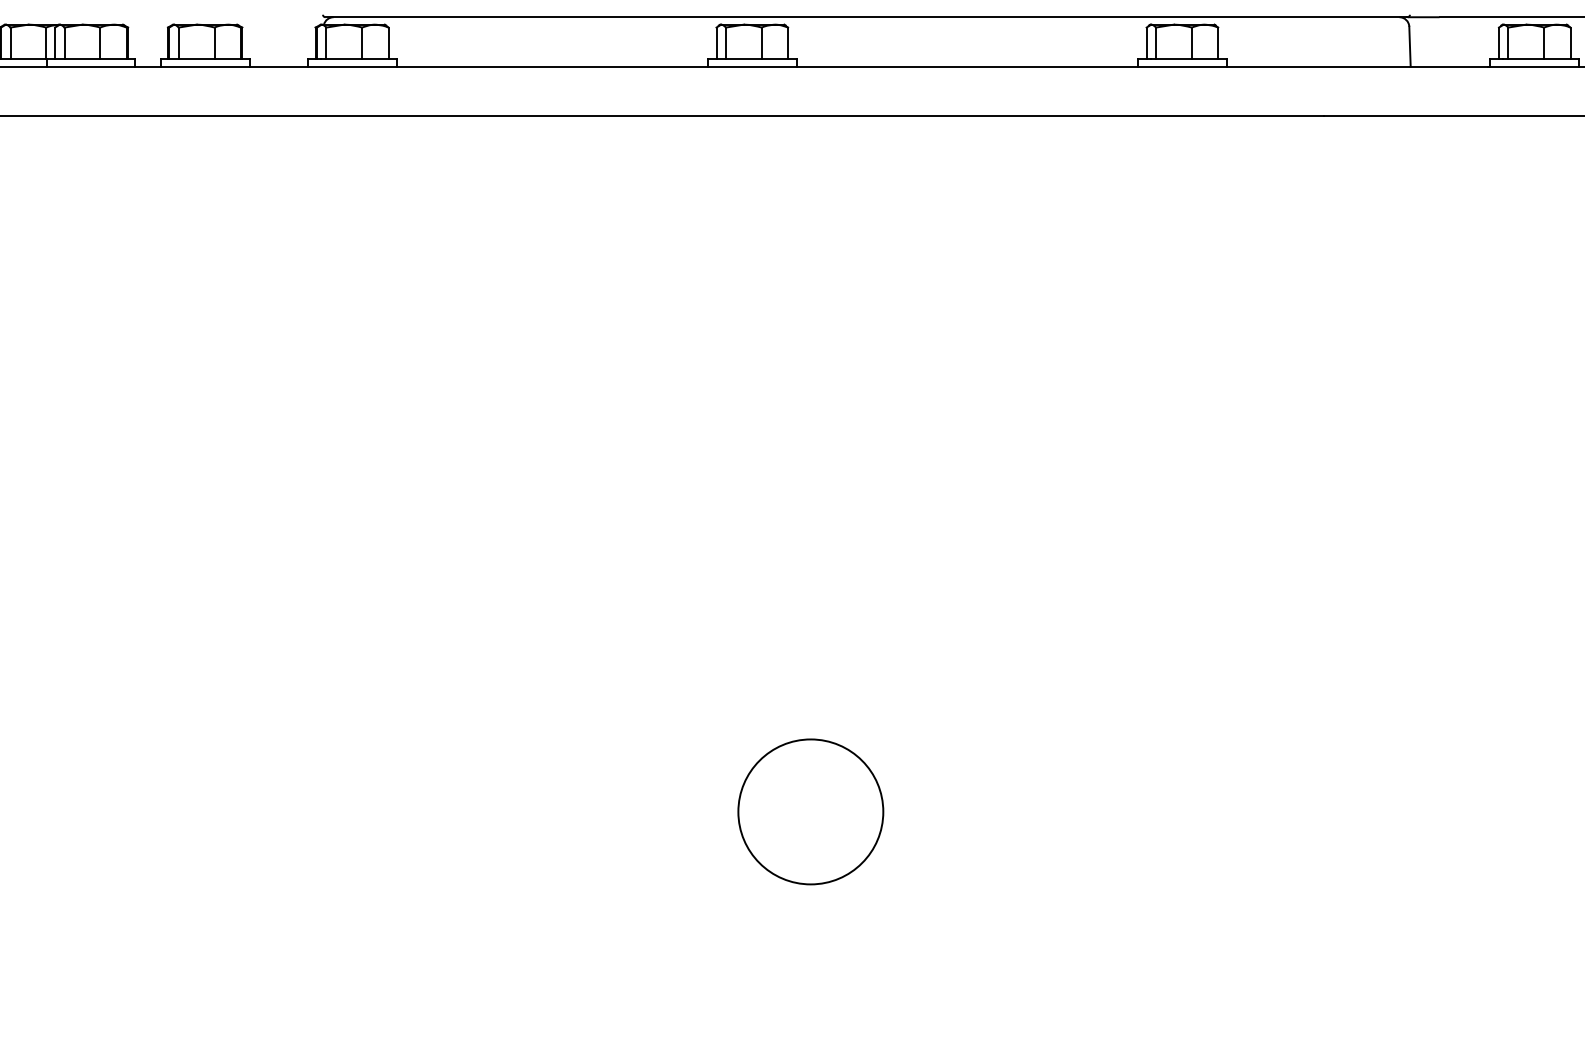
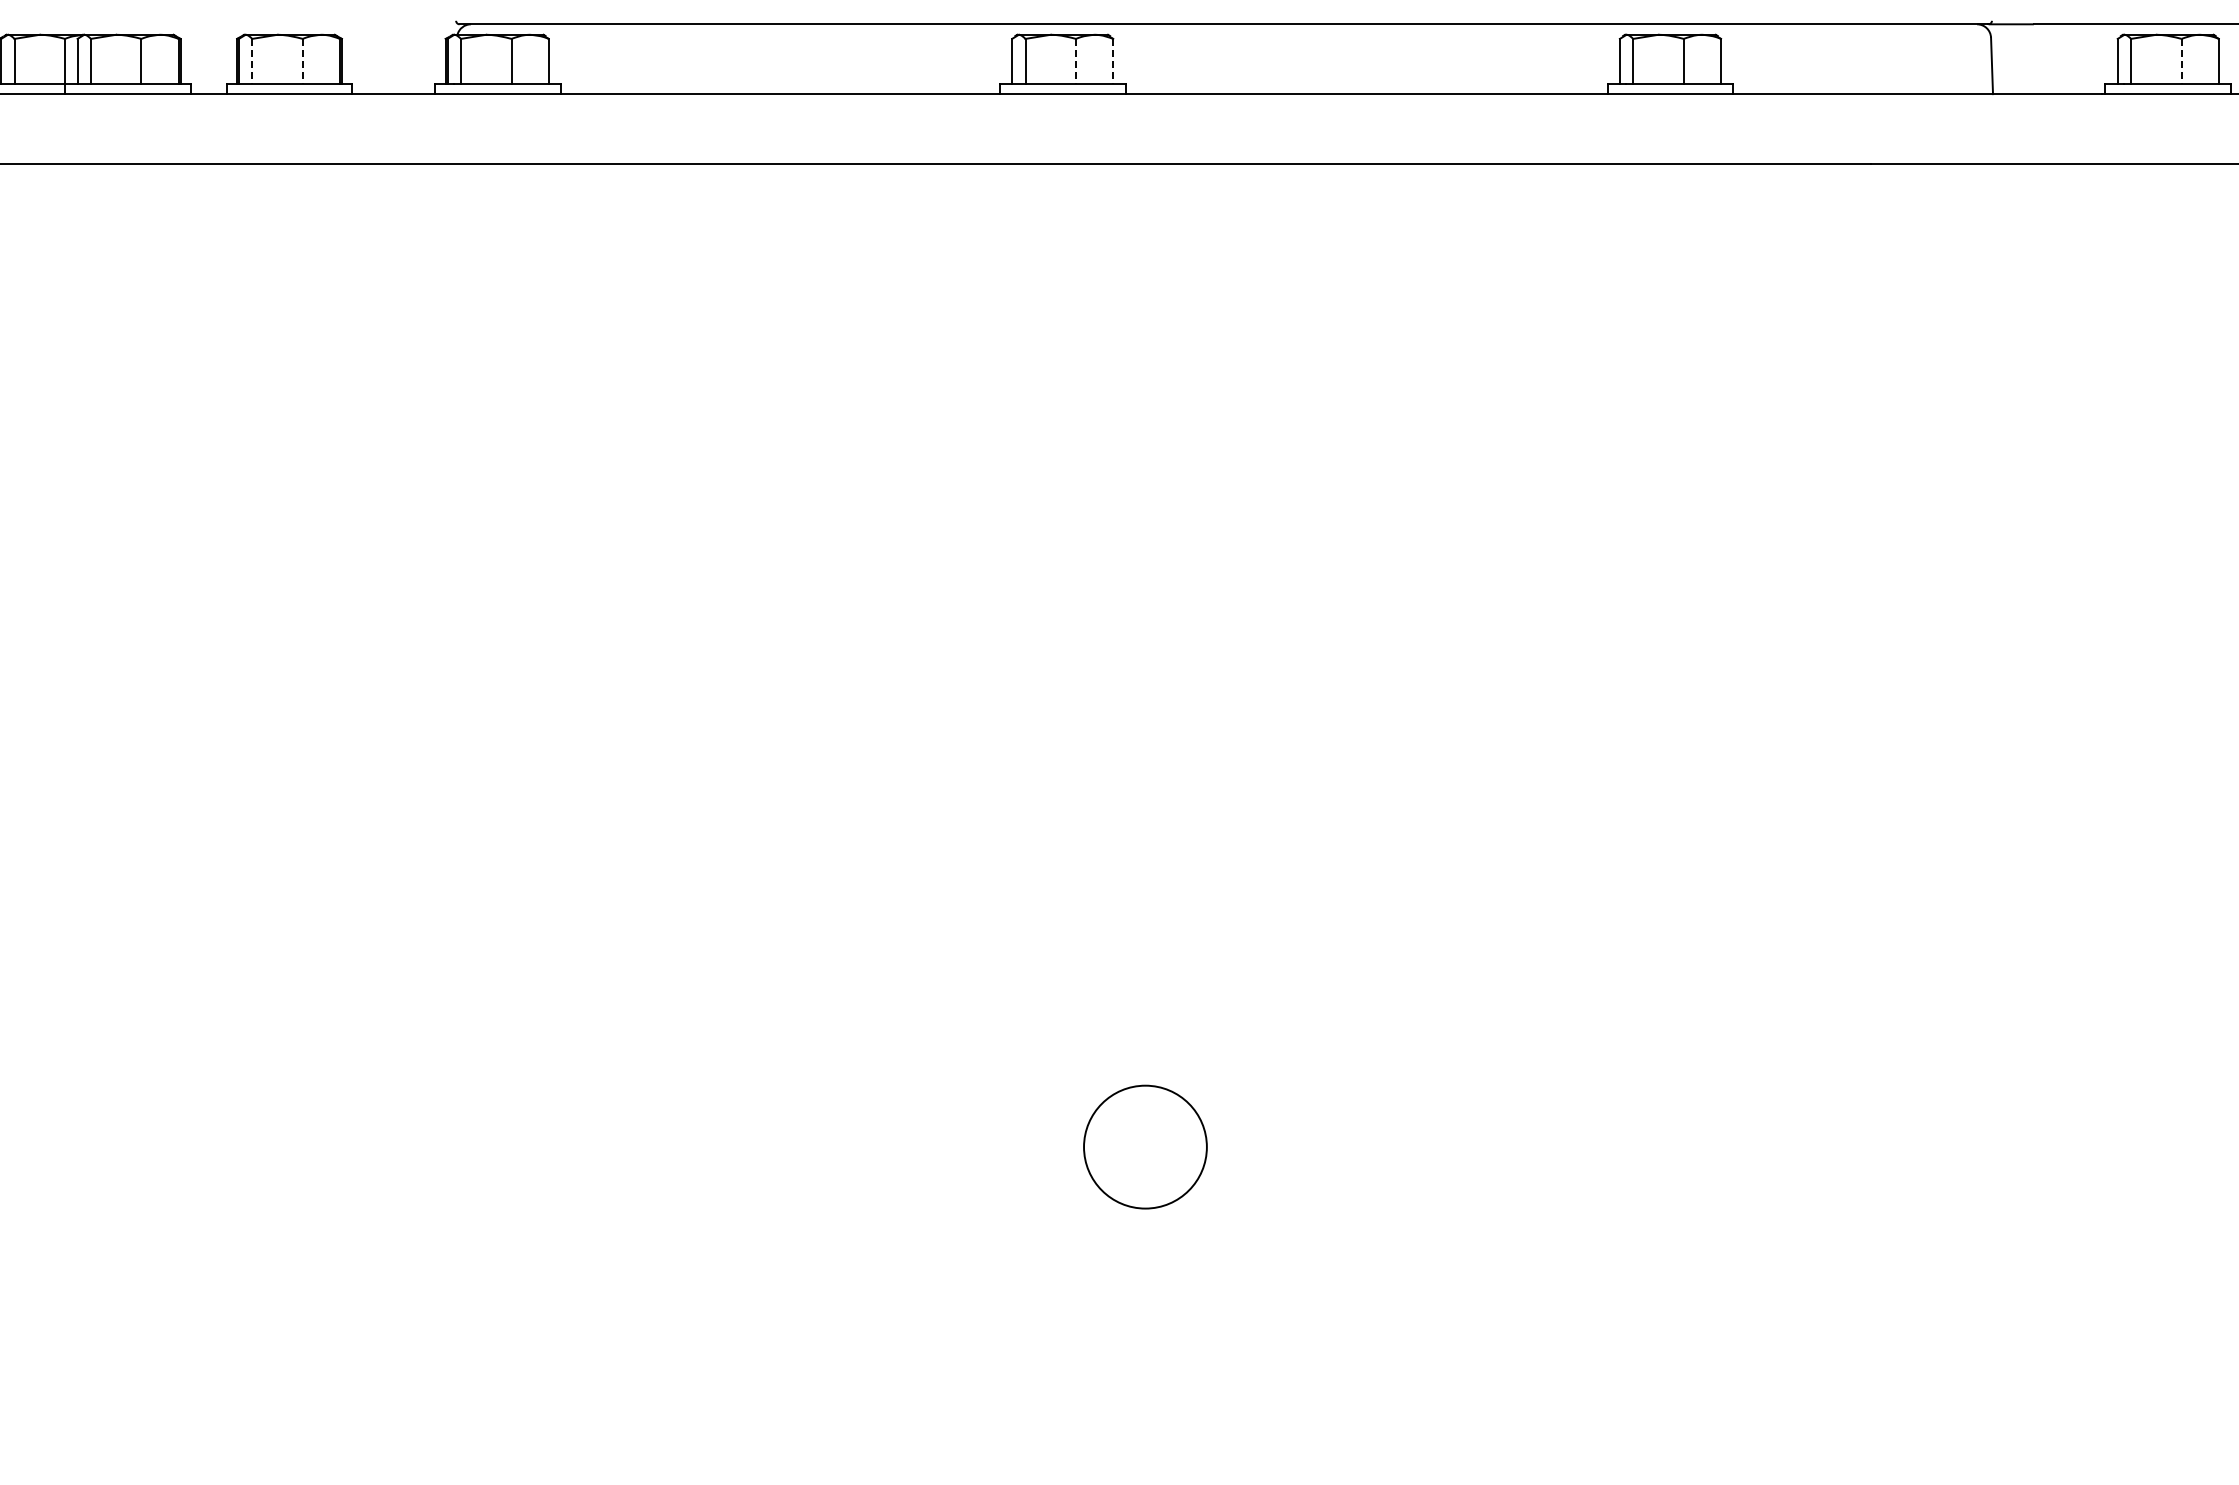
line: (178, 43) -> (252, 61), solid -> dashed
line: (214, 43) -> (302, 61), solid -> dashed
line: (762, 43) -> (1076, 61), solid -> dashed
line: (788, 43) -> (1113, 61), solid -> dashed
line: (1544, 43) -> (2181, 61), solid -> dashed
part: (810, 811) -> (1145, 1146), size x0.6

